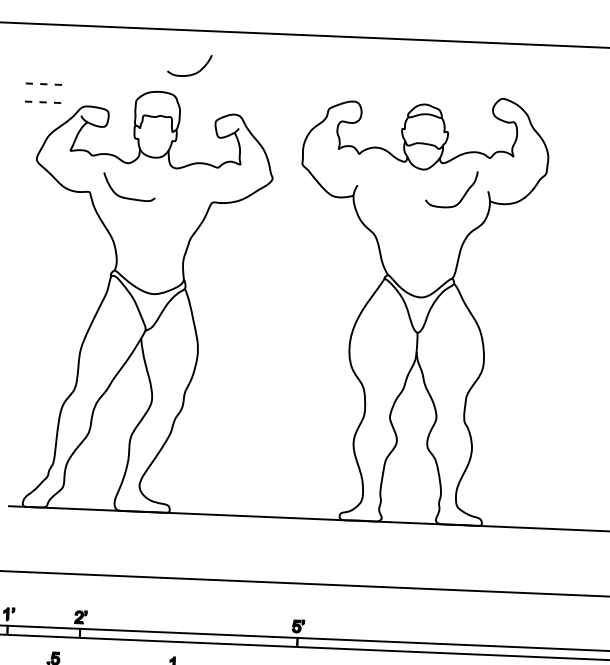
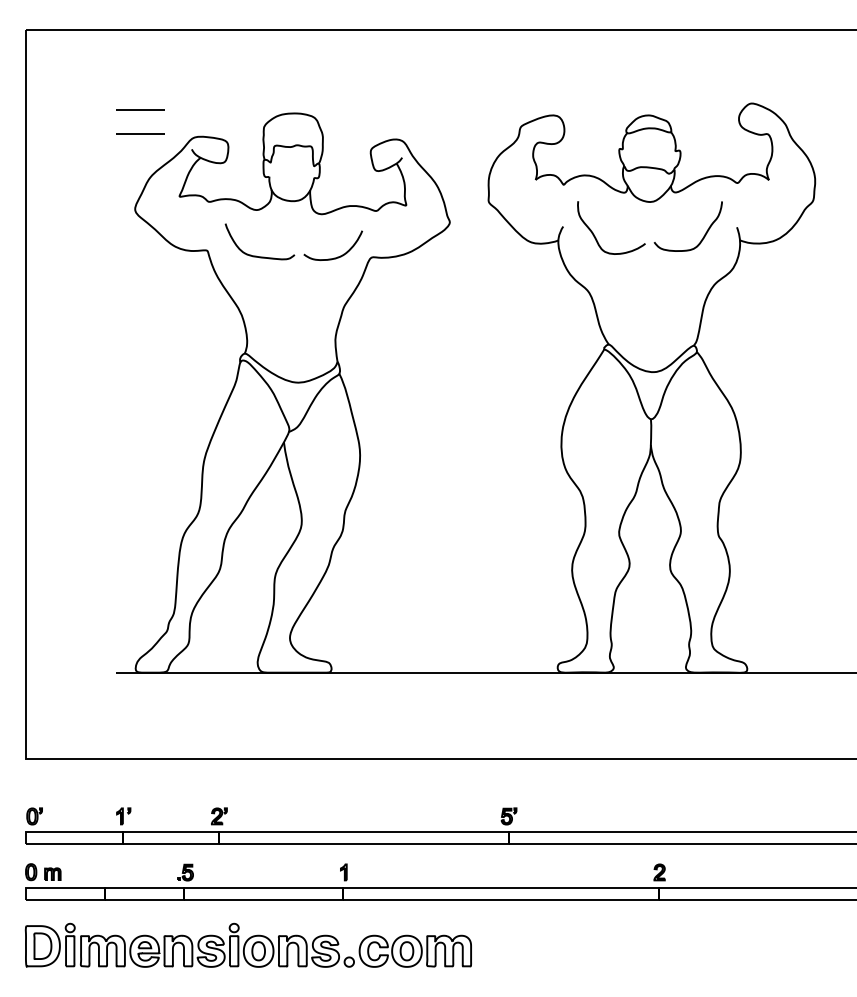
curve: (192, 73) -> (337, 256), moved
line: (43, 84) -> (140, 109), dashed -> solid
line: (43, 102) -> (140, 133), dashed -> solid
curve: (382, 194) -> (596, 237), added

